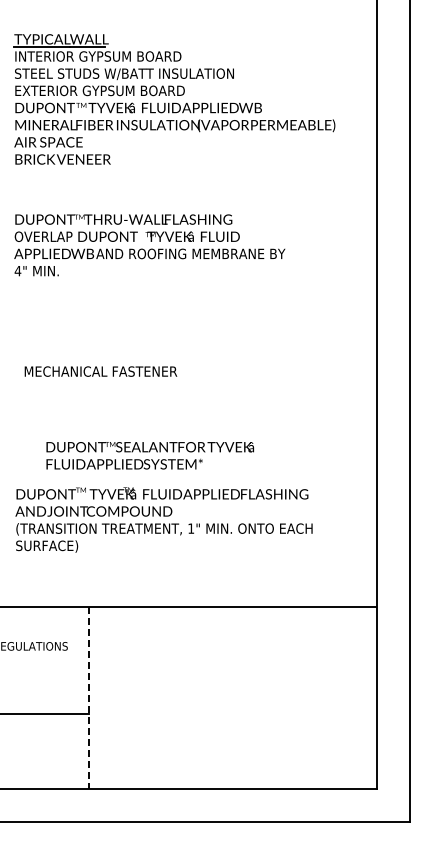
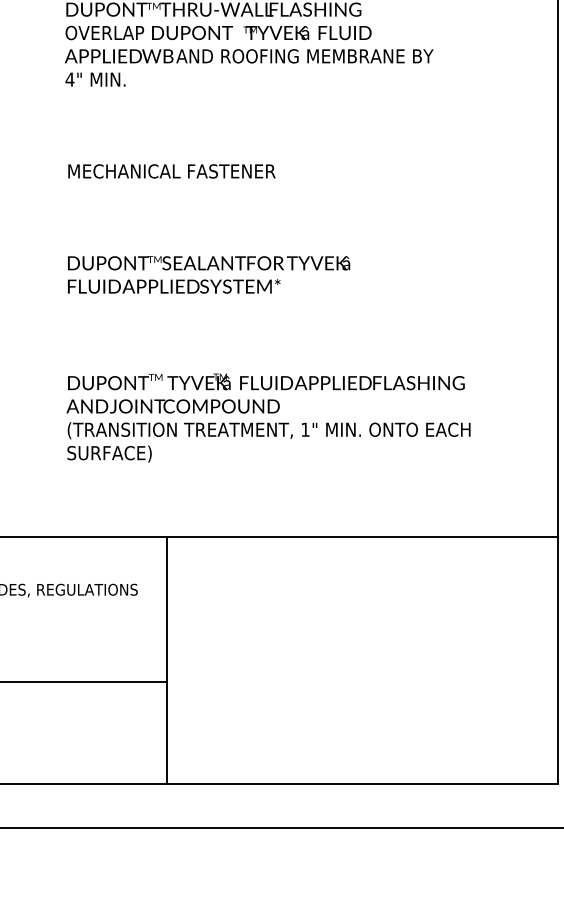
text: (100, 371) -> (171, 171), moved
text: (149, 455) -> (207, 274), moved
line: (89, 698) -> (167, 660), dashed -> solid

